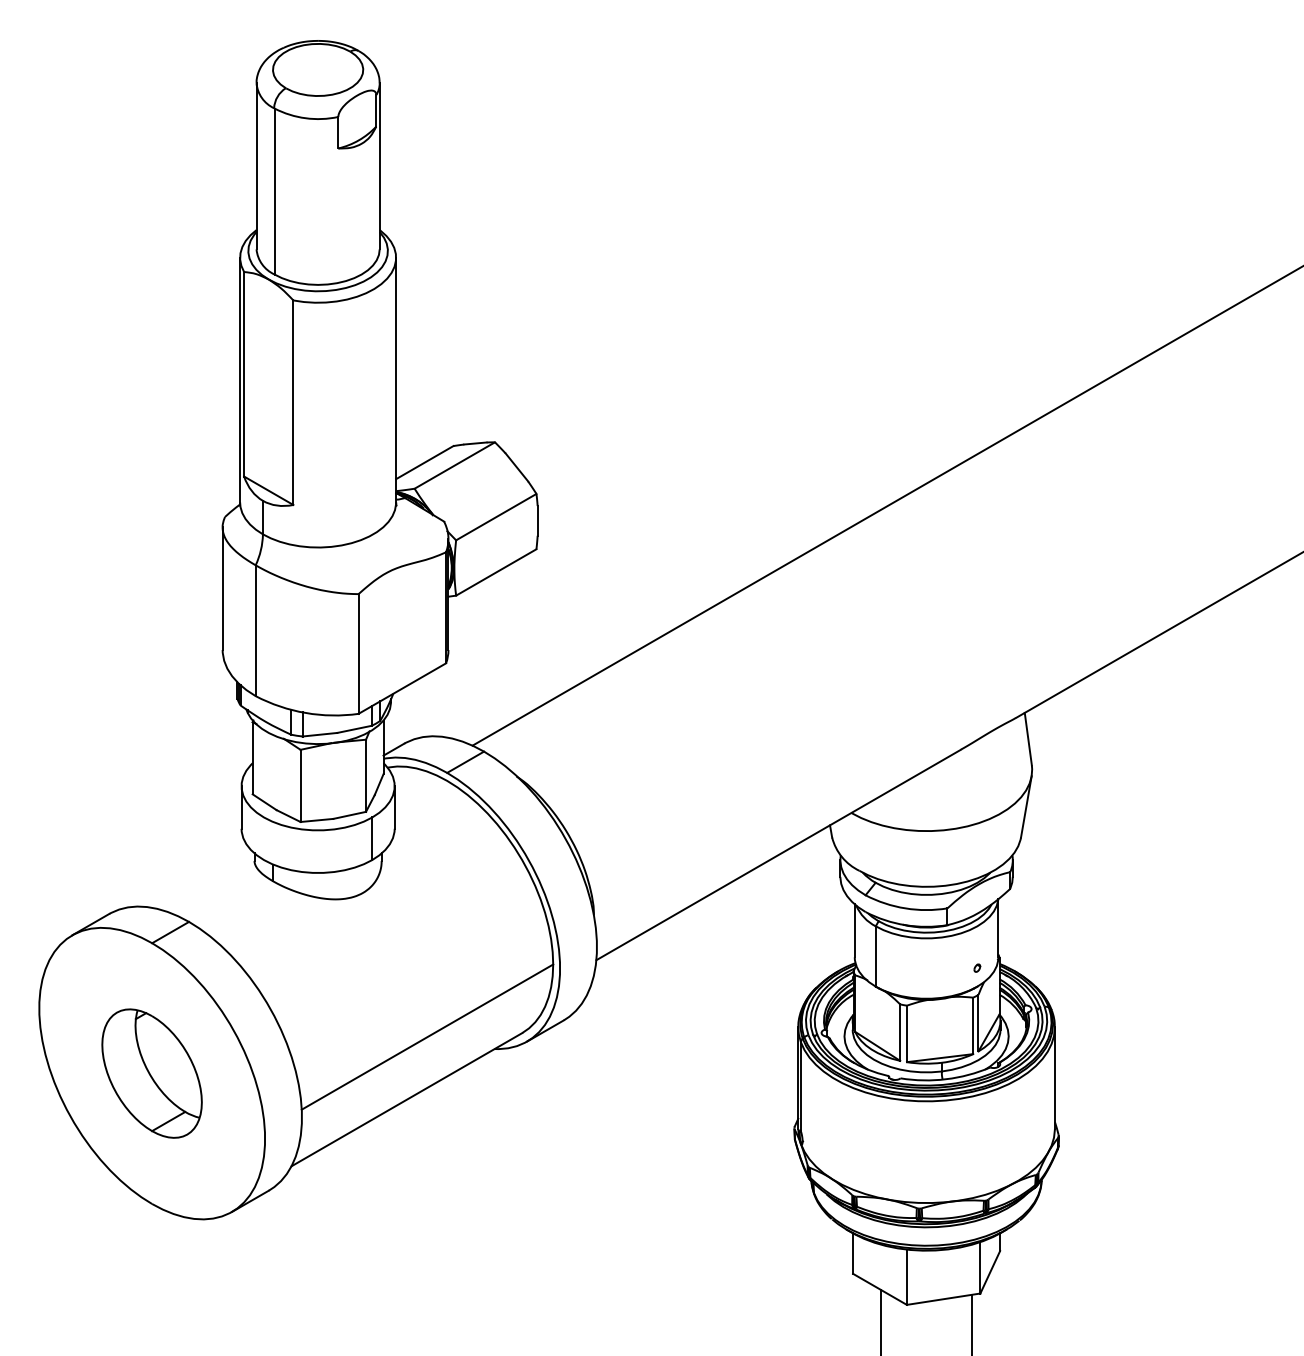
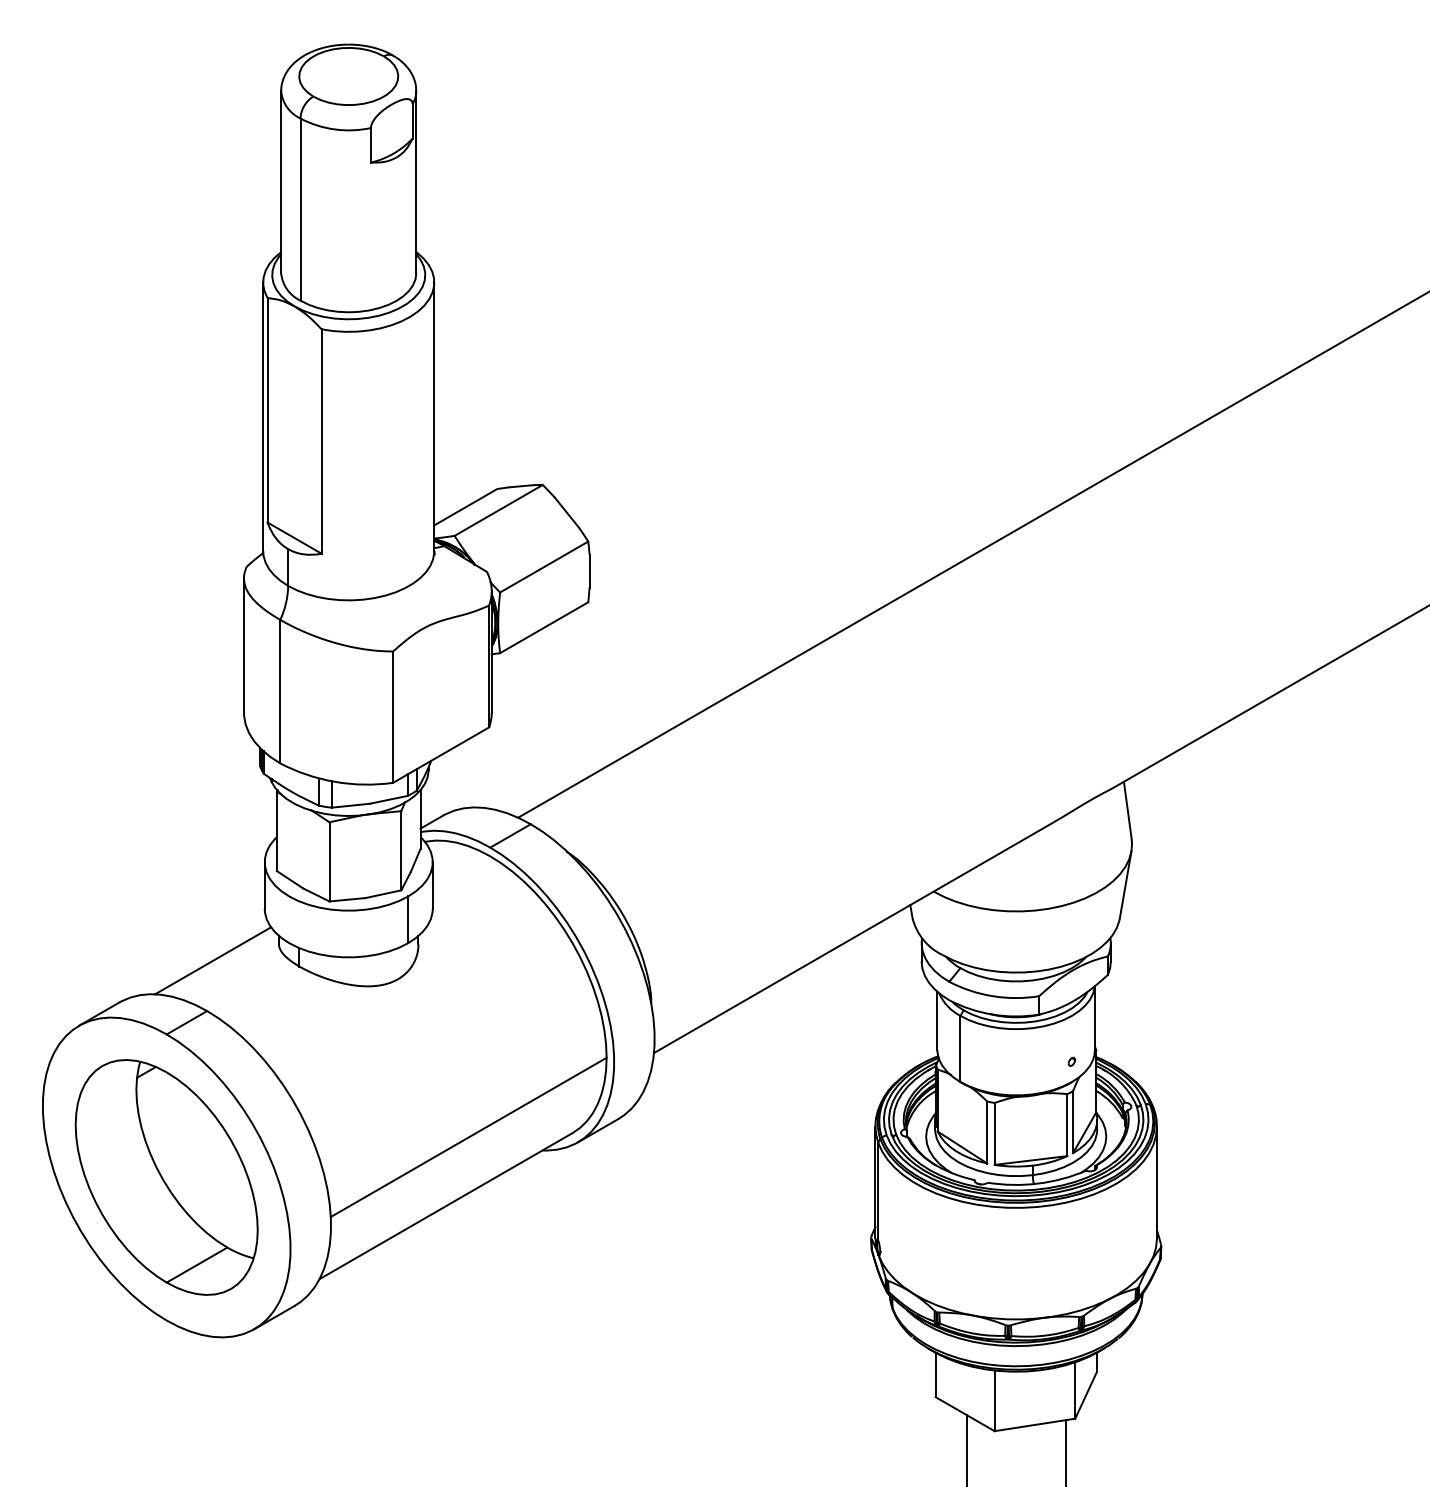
line: (194, 875) -> (213, 960), added
part: (151, 1073) -> (166, 1177), size x1.67

